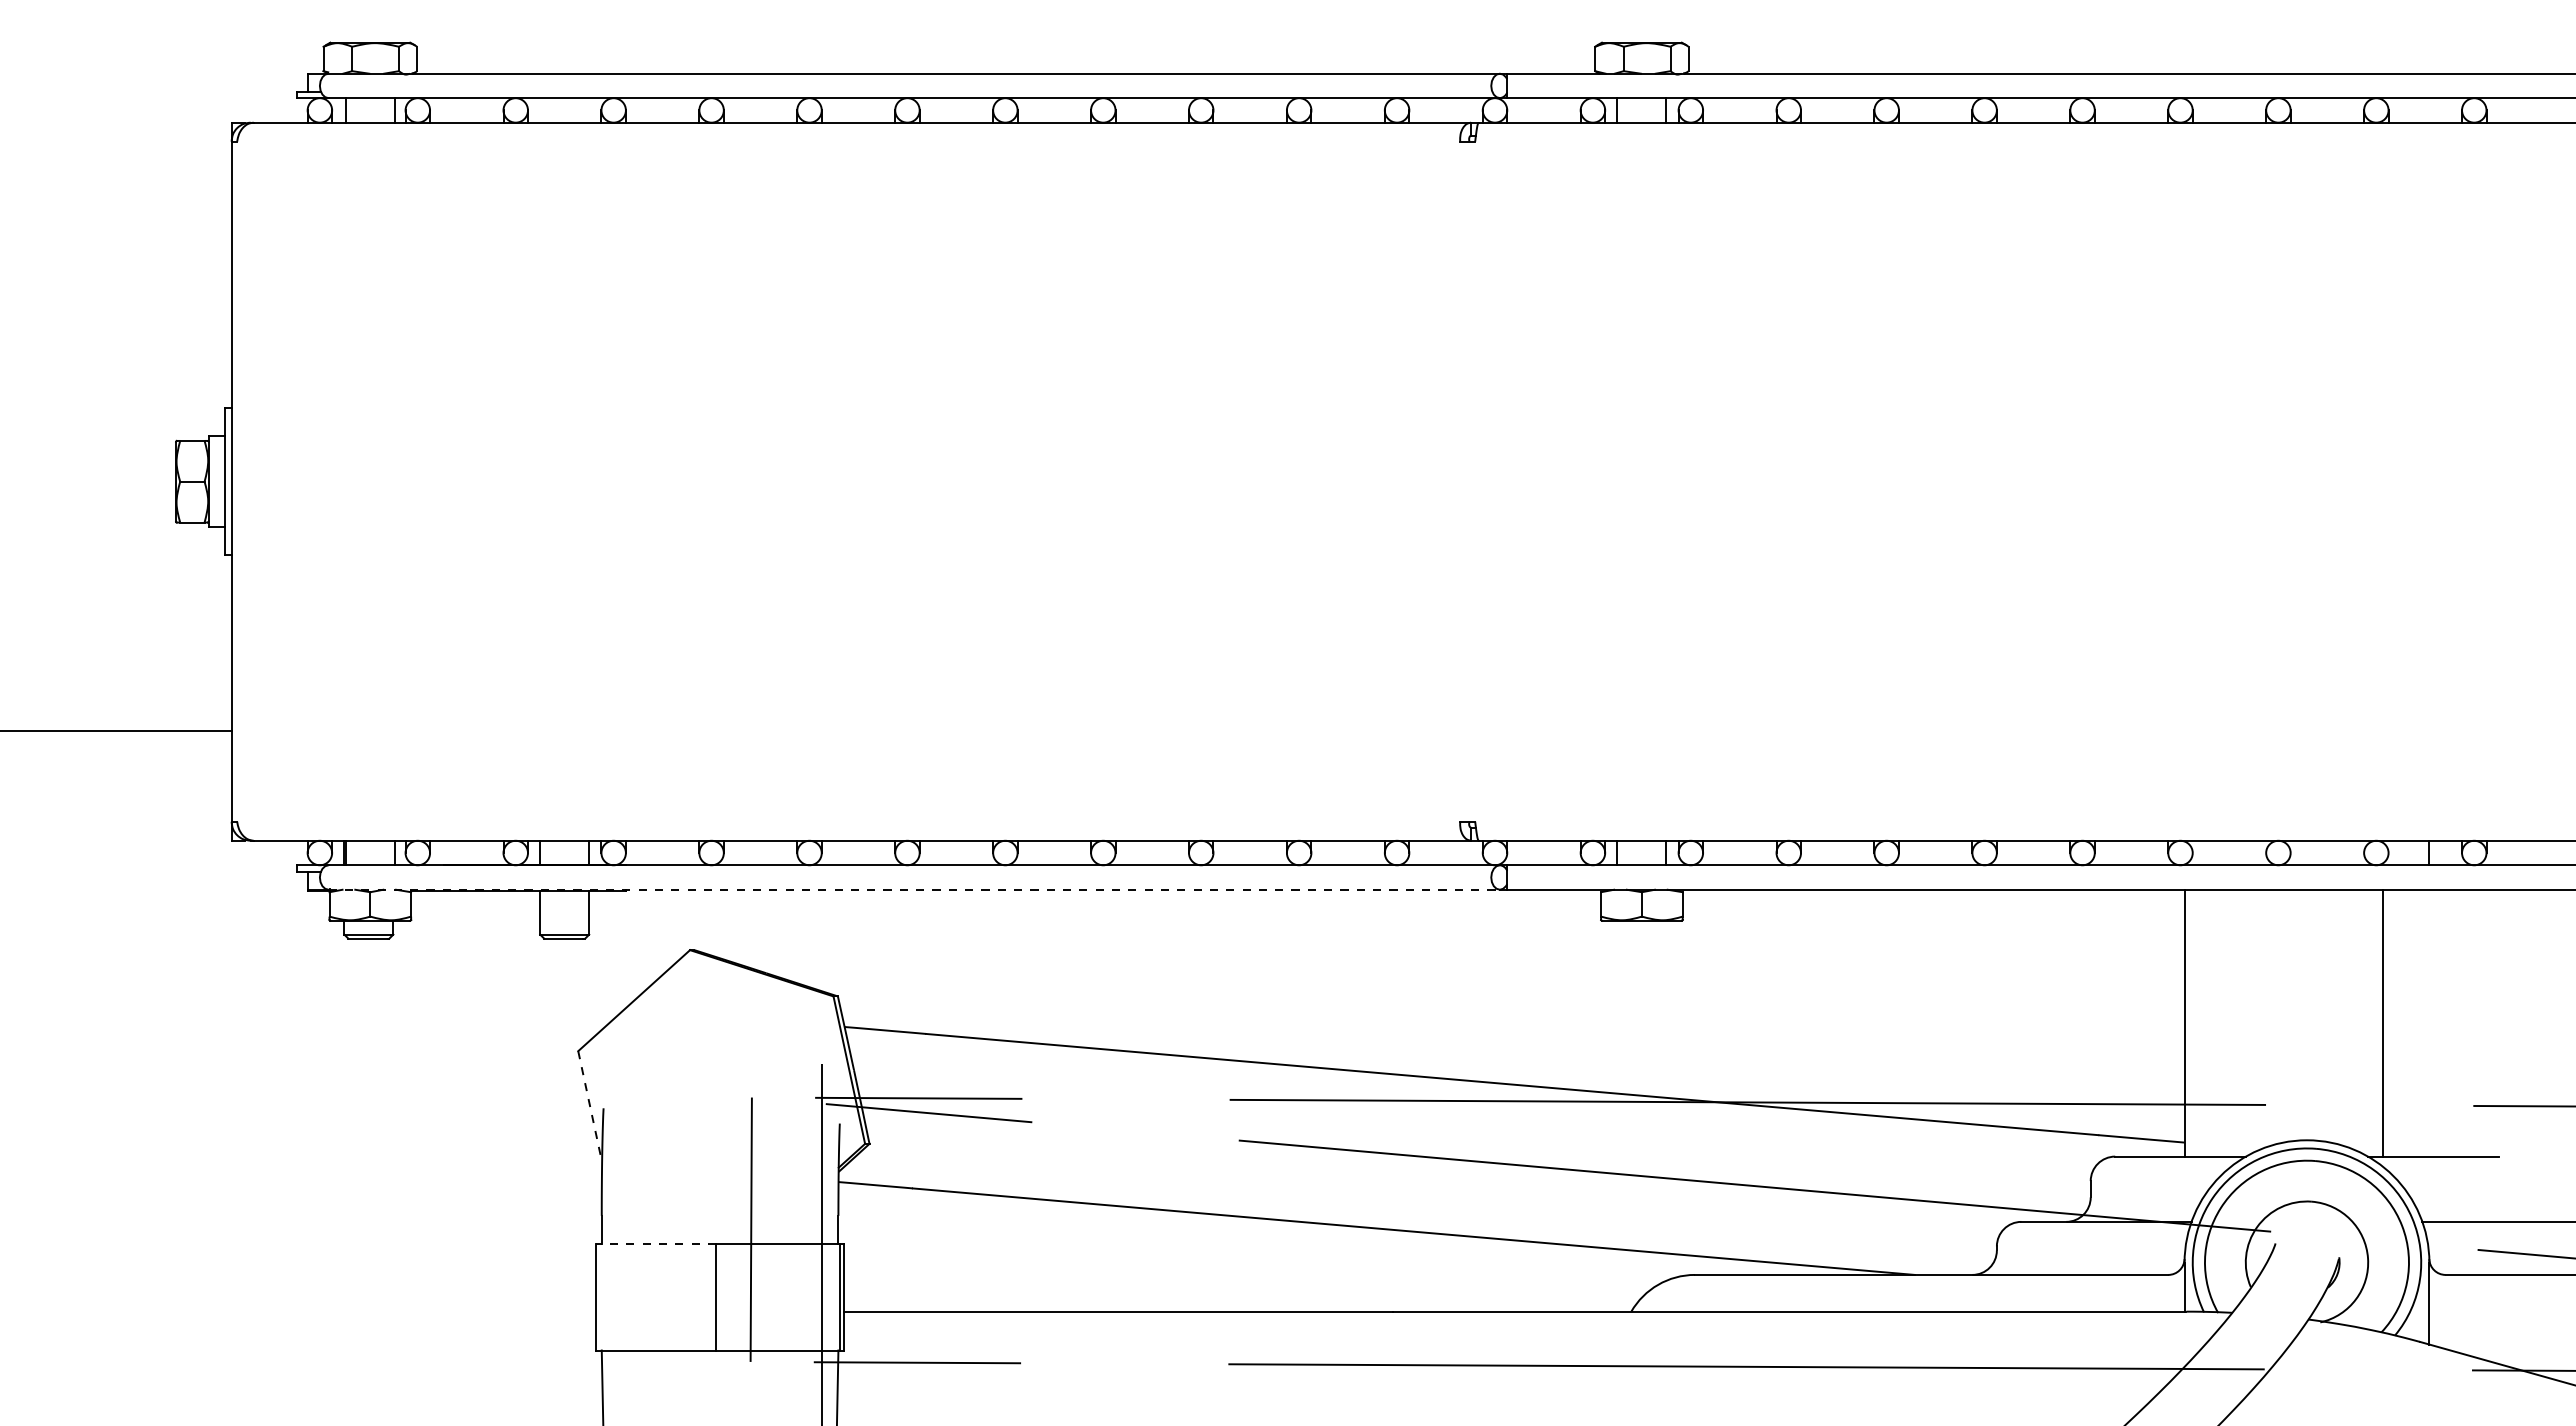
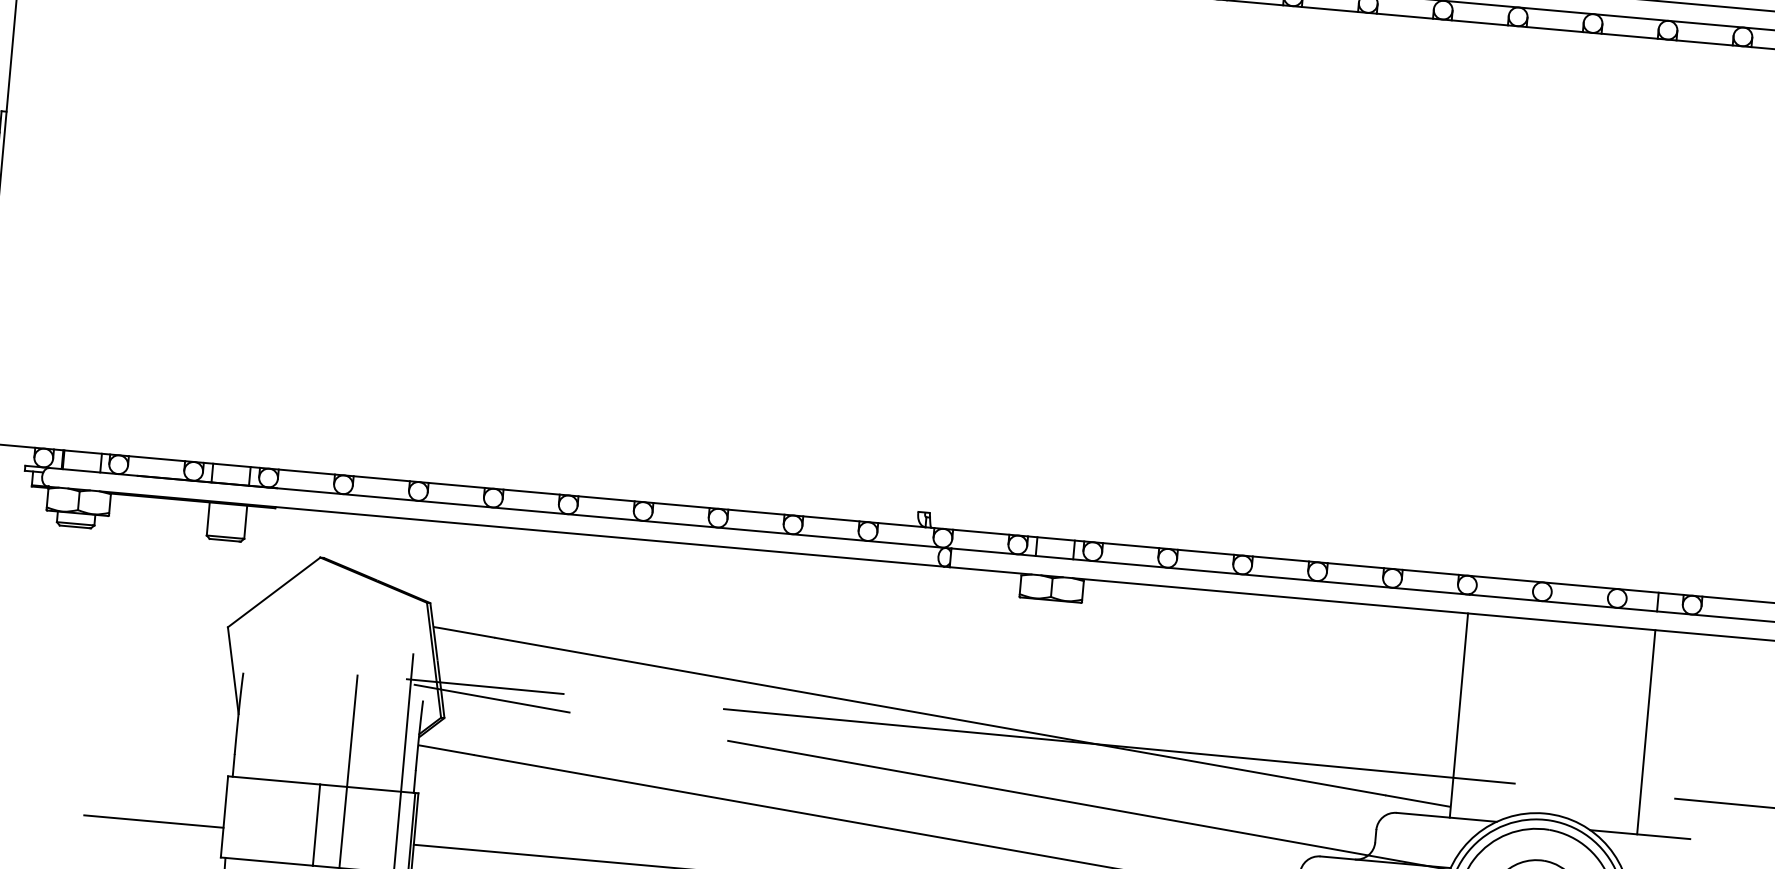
line: (914, 889) -> (496, 526), dashed -> solid
line: (2383, 1022) -> (1646, 731), moved
line: (590, 1106) -> (233, 670), dashed -> solid
line: (655, 1244) -> (273, 780), dashed -> solid
line: (504, 1311) -> (153, 821), added

